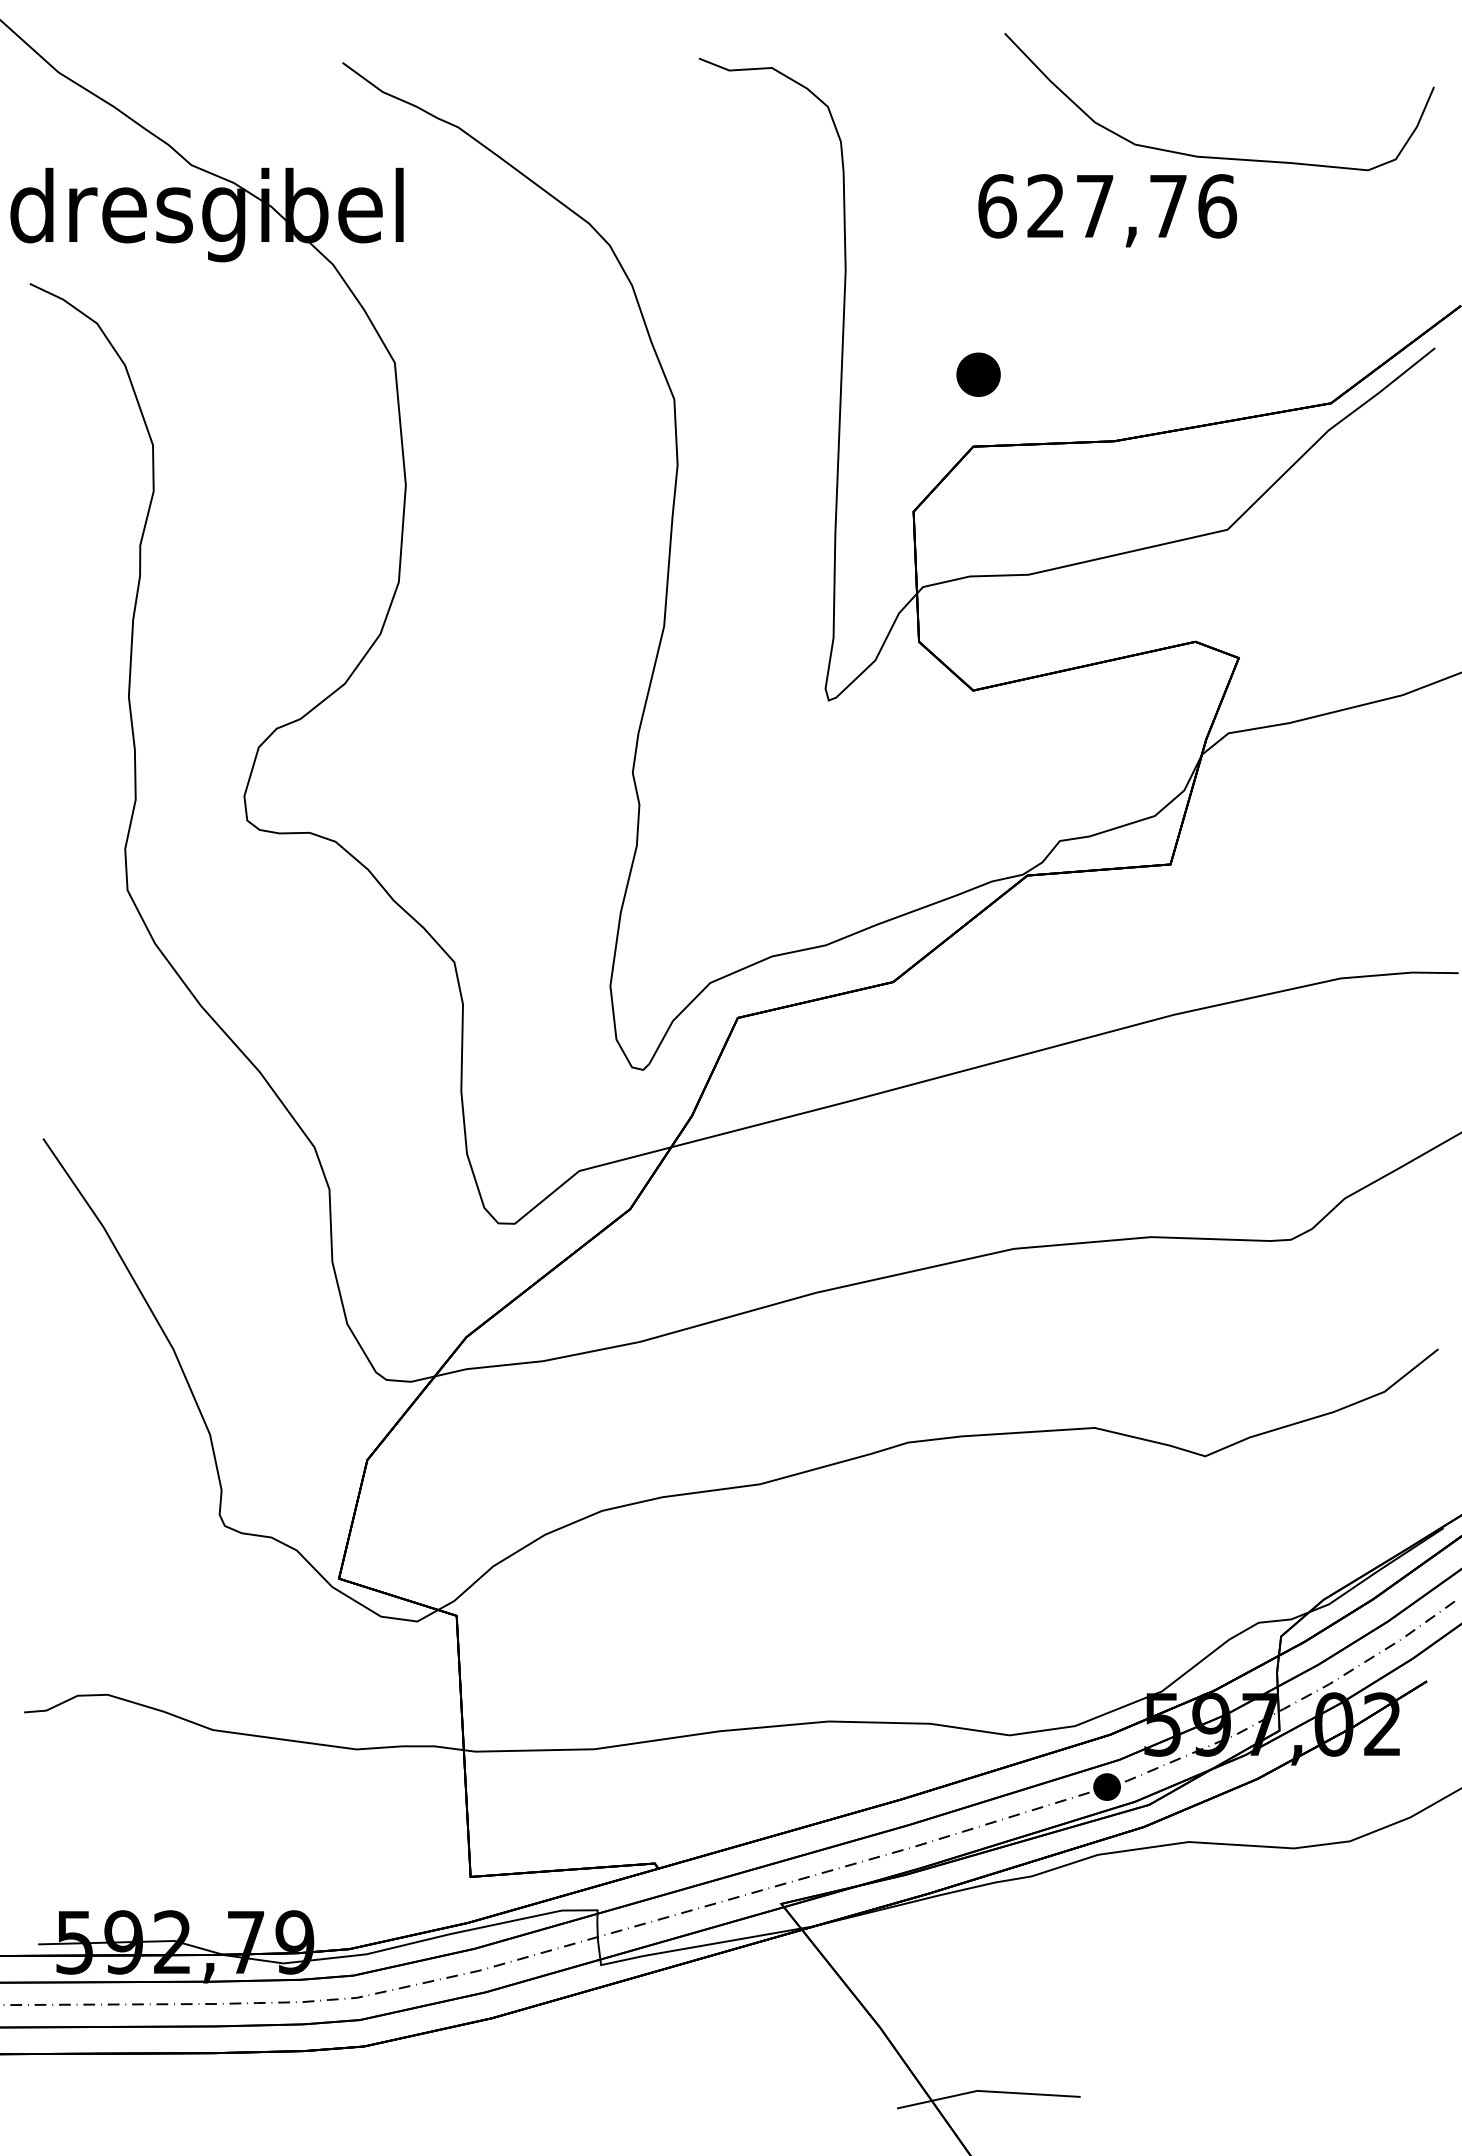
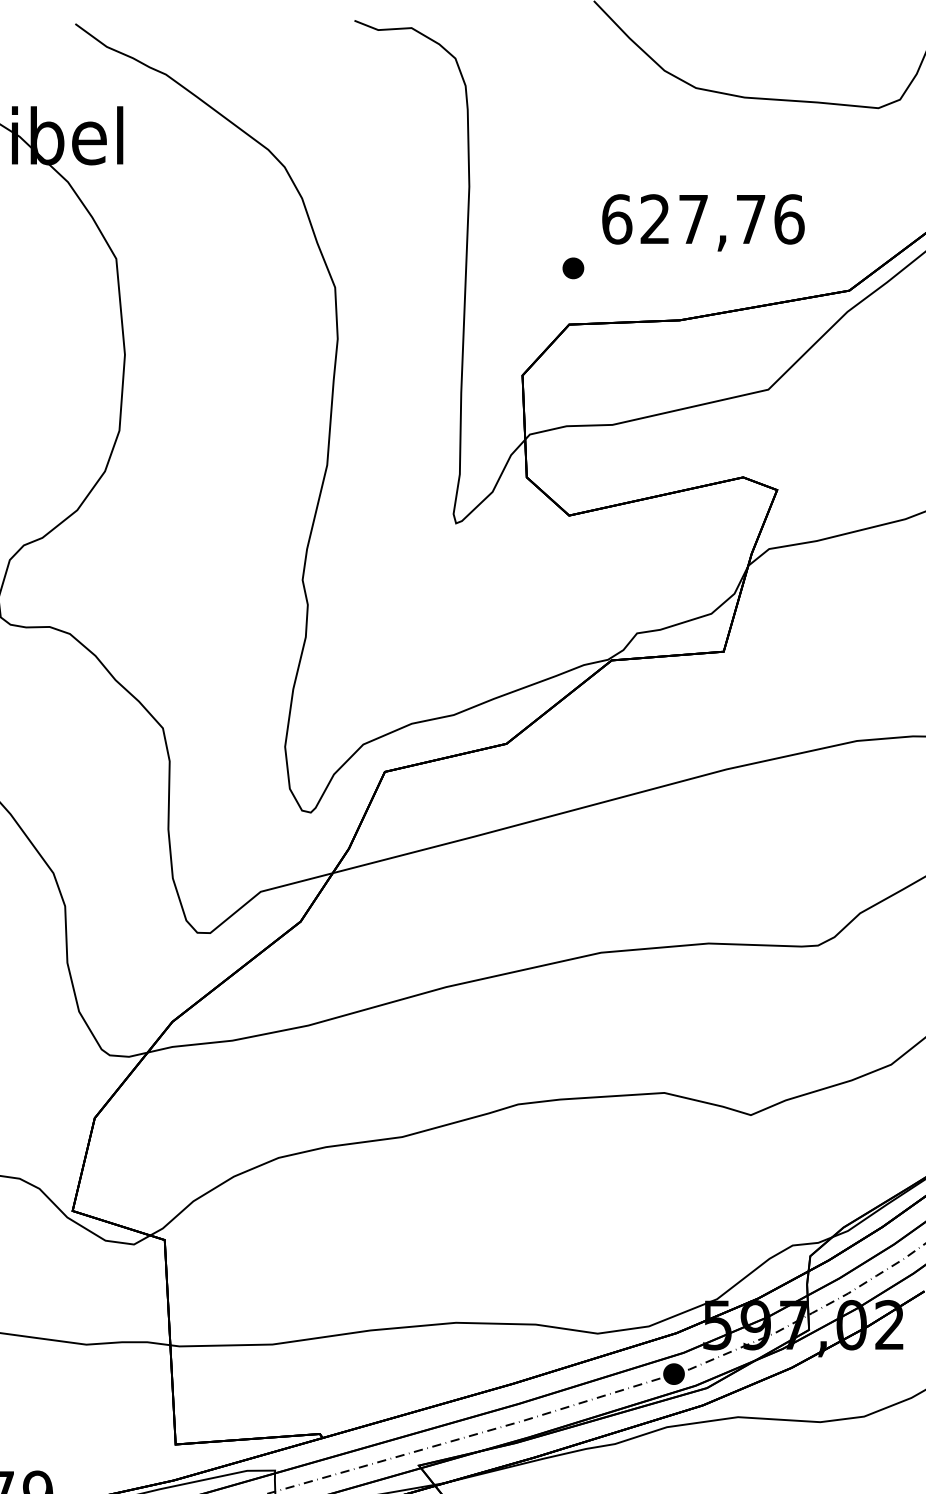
text: (1107, 210) -> (703, 222), moved
part: (978, 374) -> (573, 268), size x0.62

